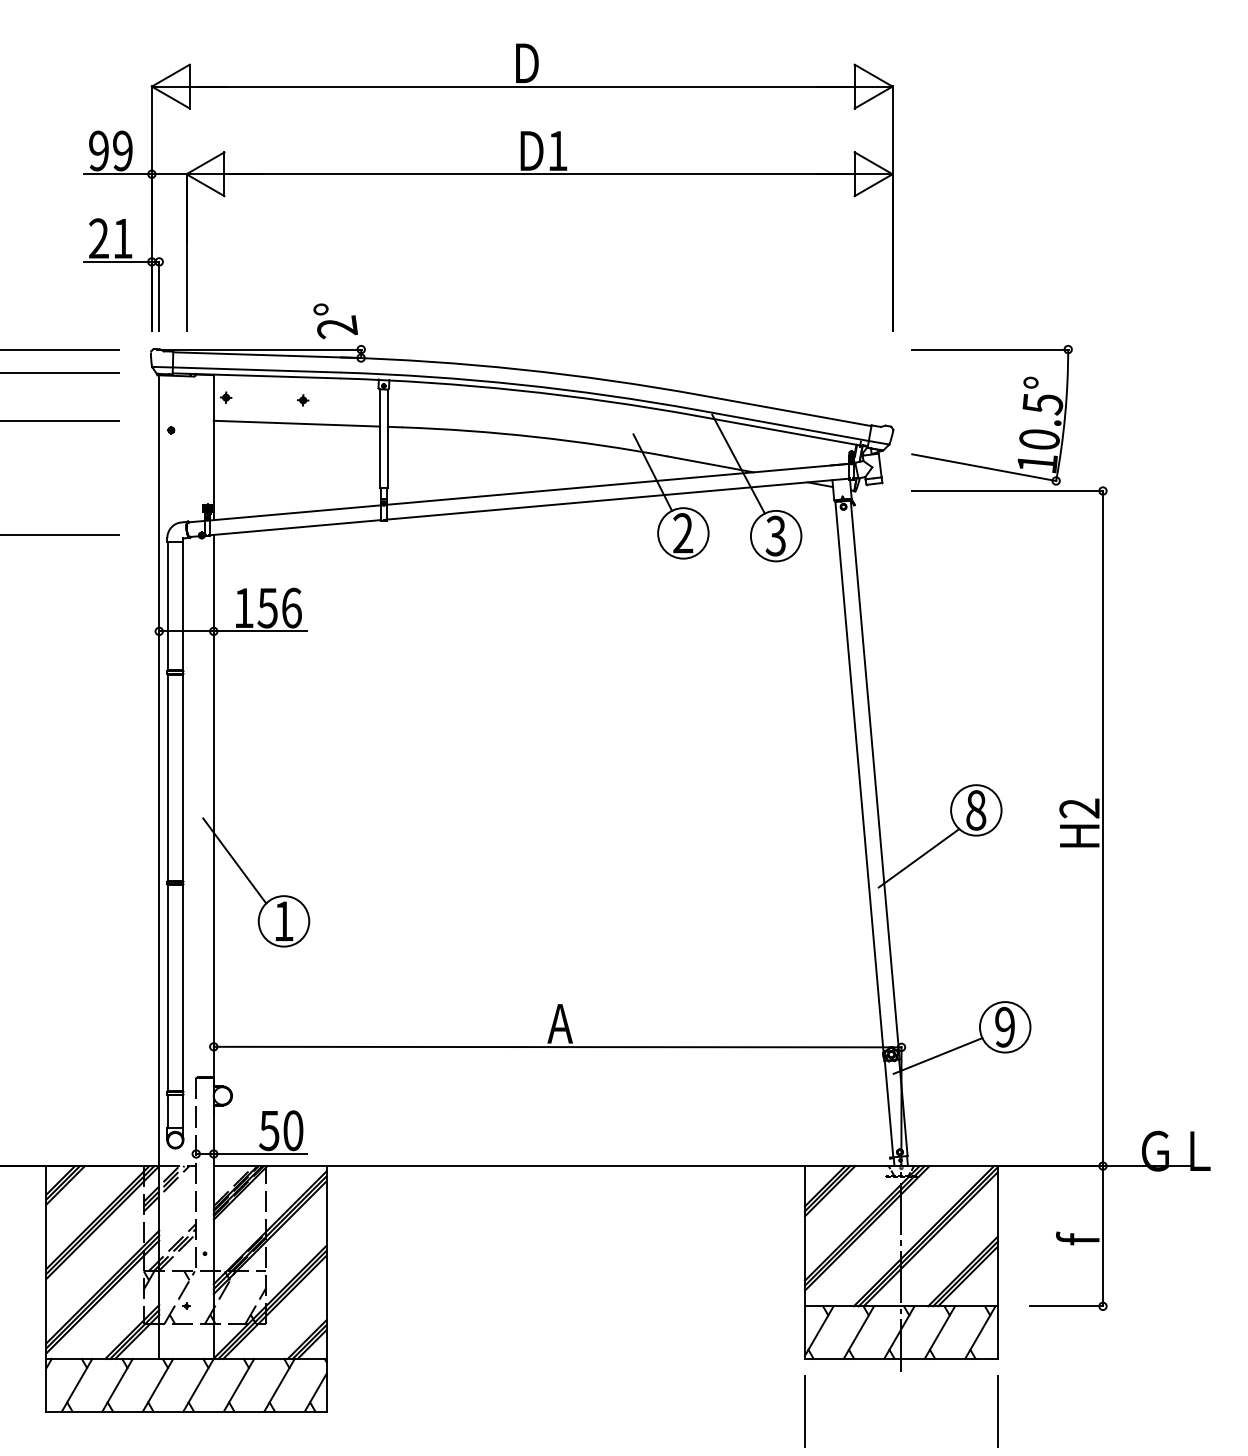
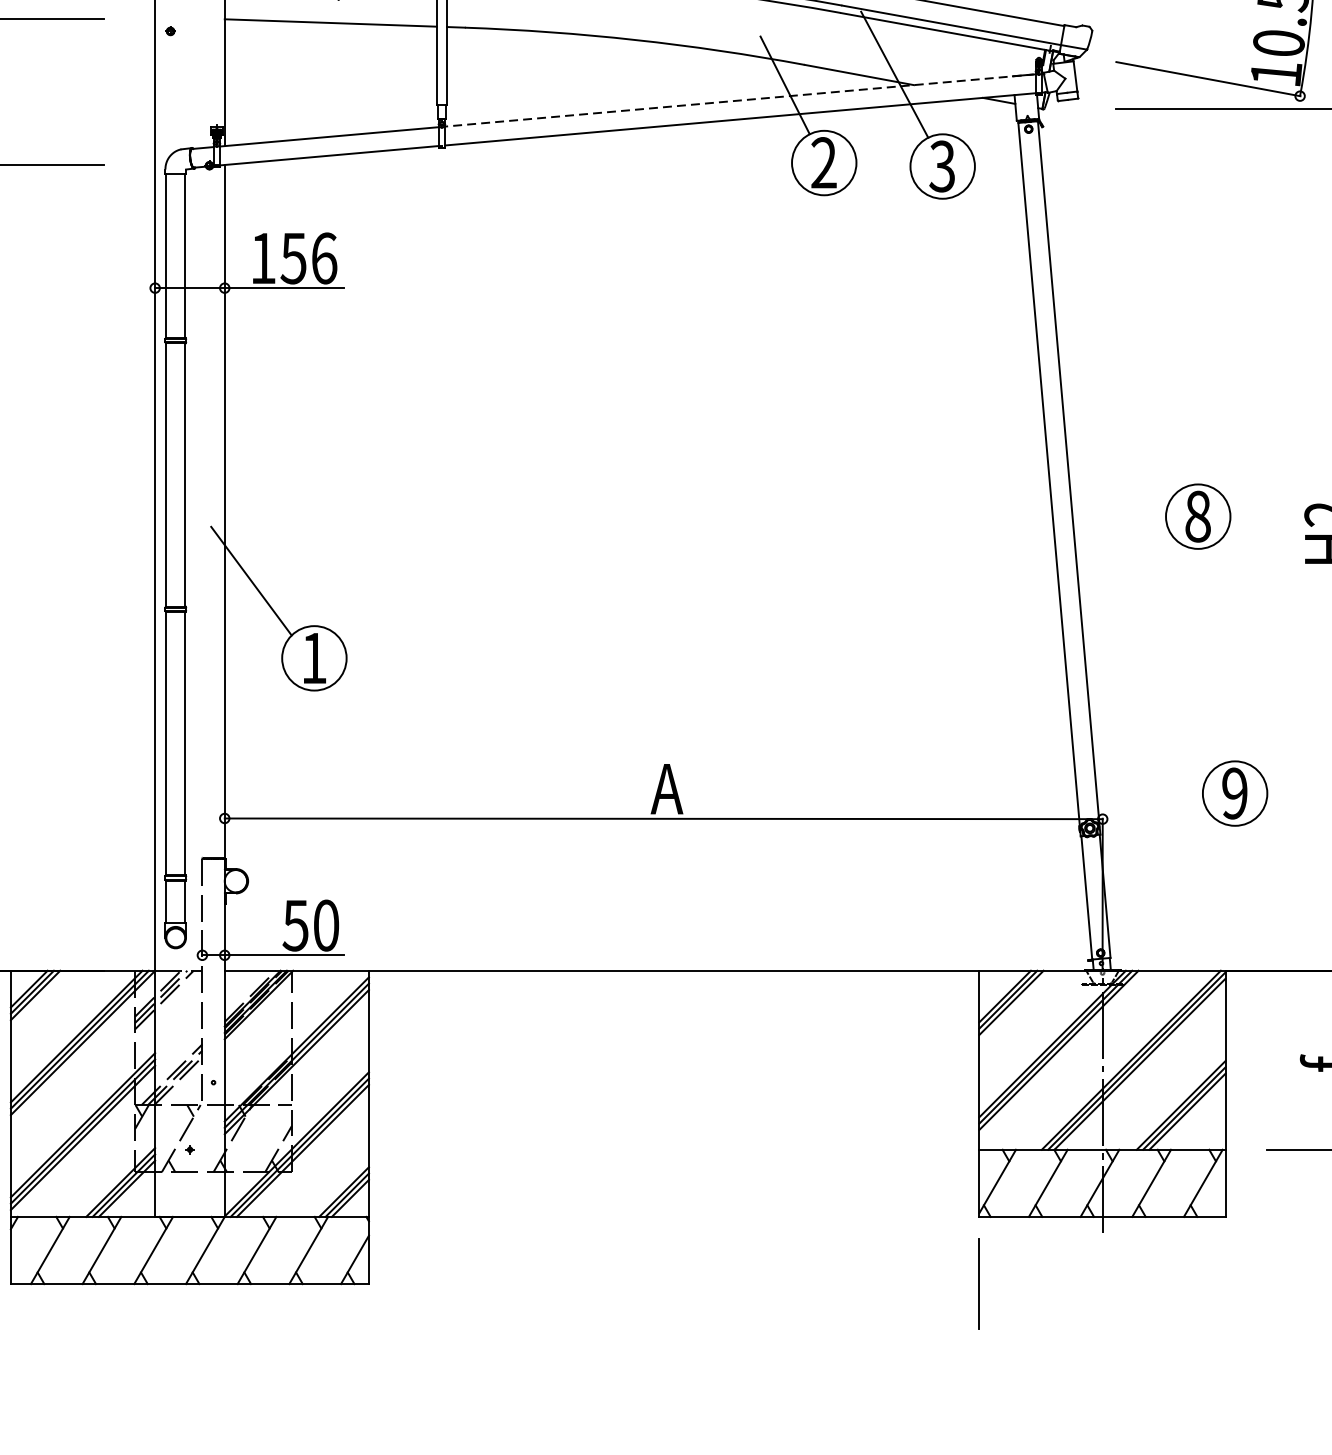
line: (617, 484) -> (740, 100), solid -> dashed
line: (918, 858) -> (1124, 578), removed
line: (937, 1055) -> (1148, 829), removed
line: (997, 1411) -> (1225, 1284), removed

